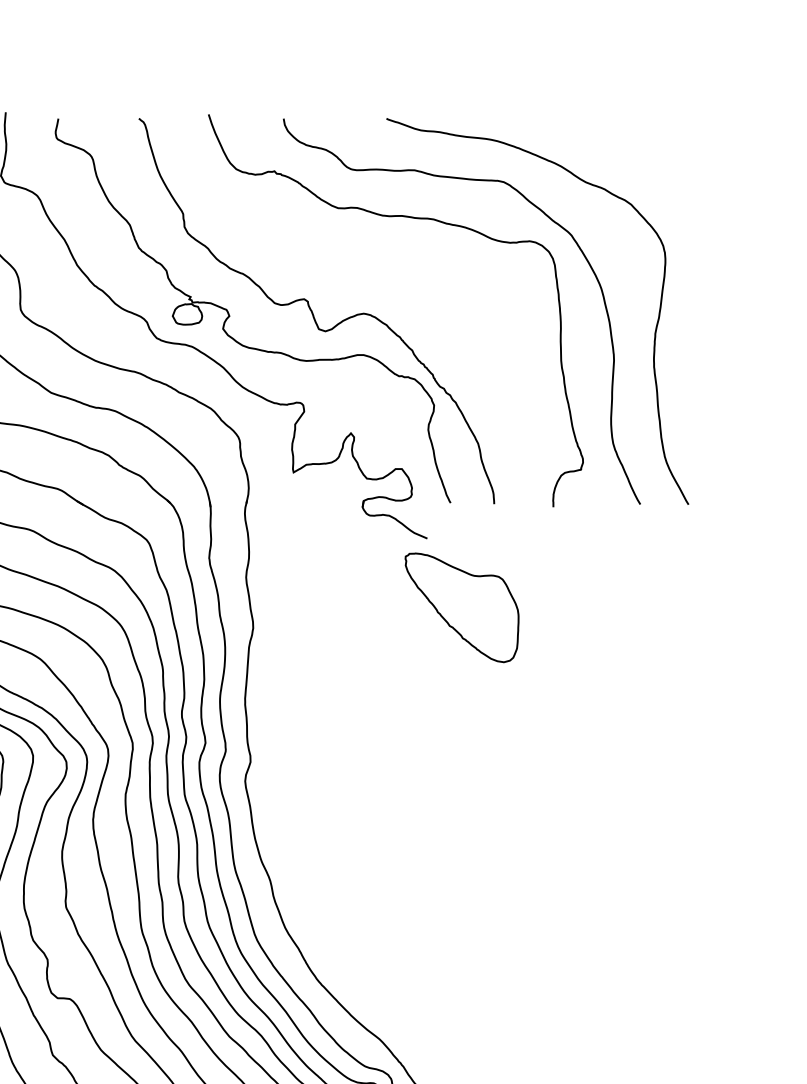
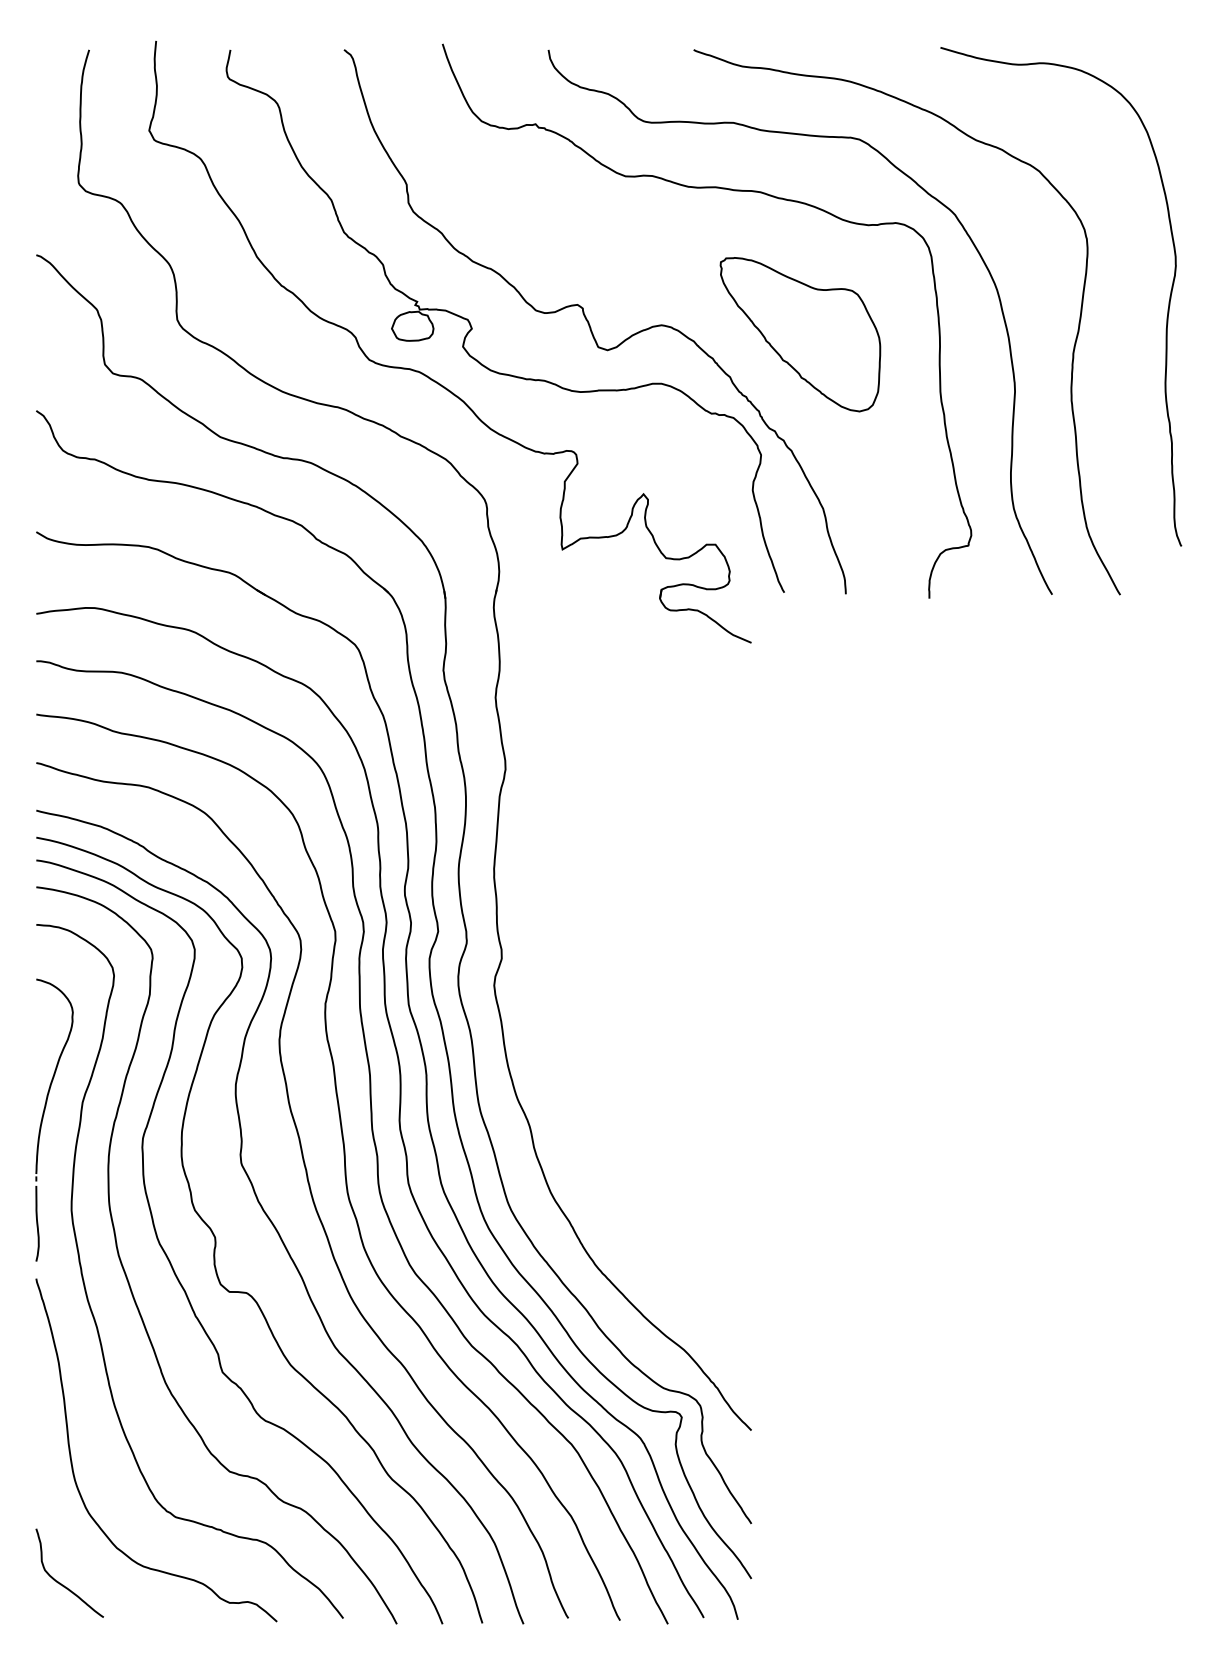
curve: (722, 302) -> (1167, 309), added
part: (462, 607) -> (800, 334), moved

